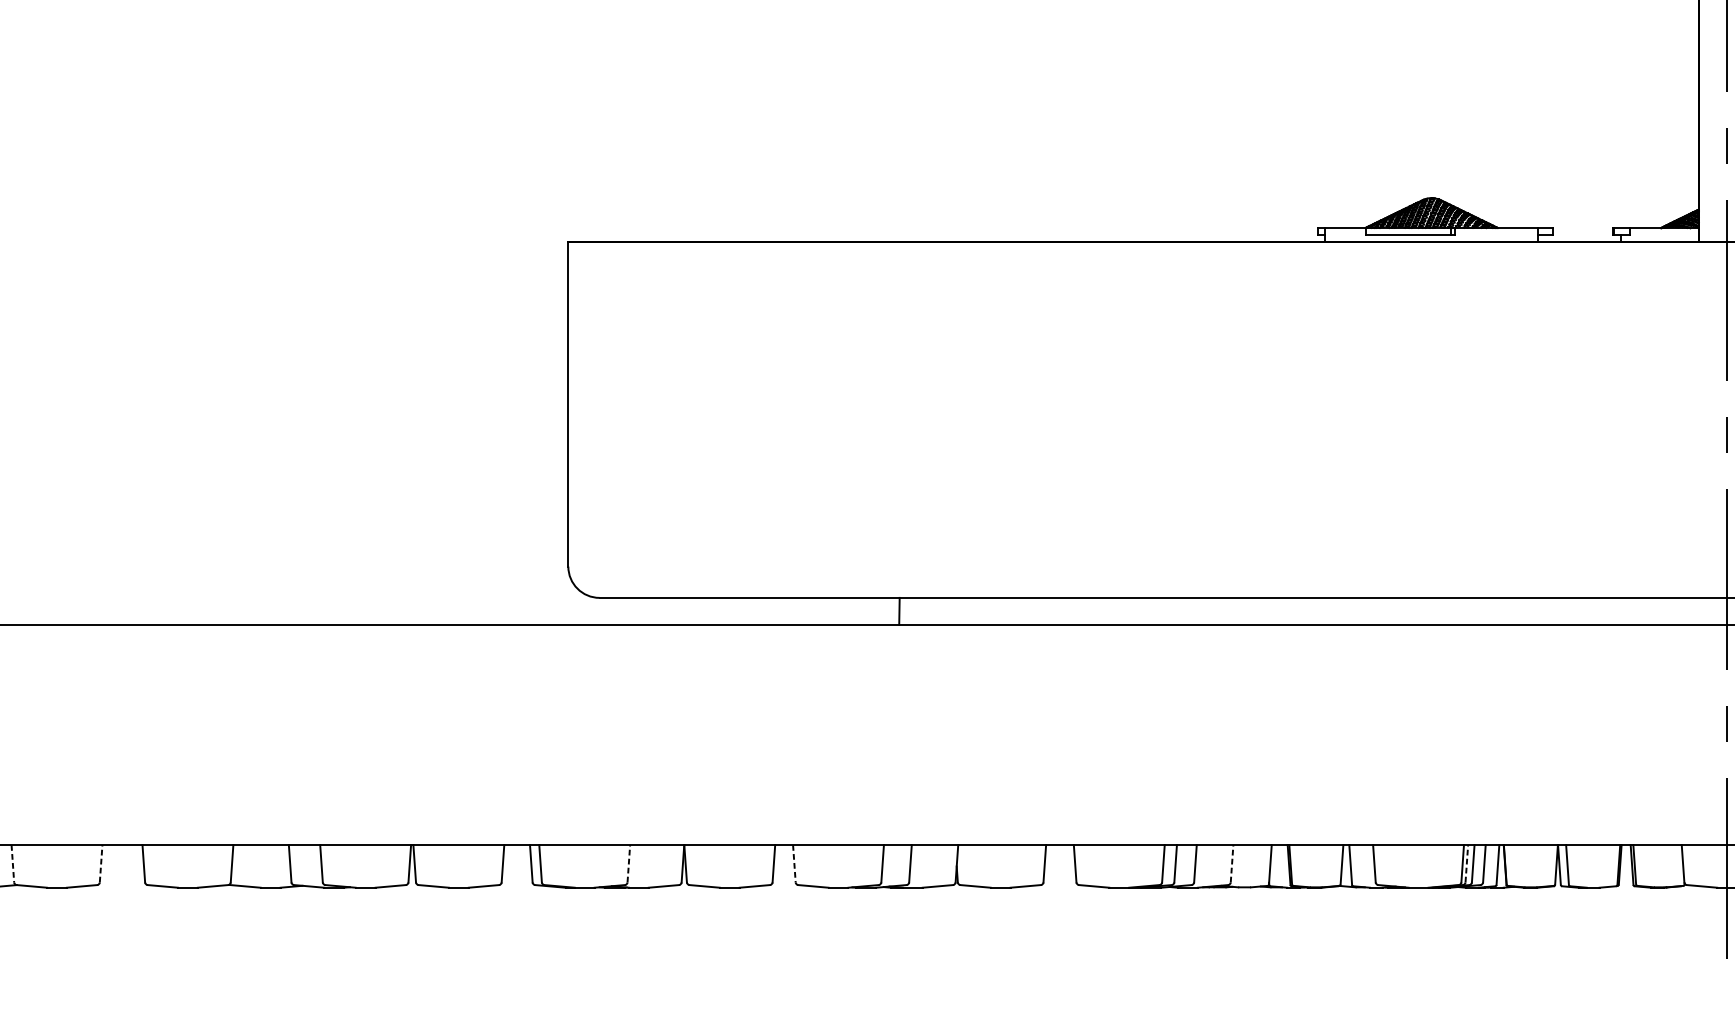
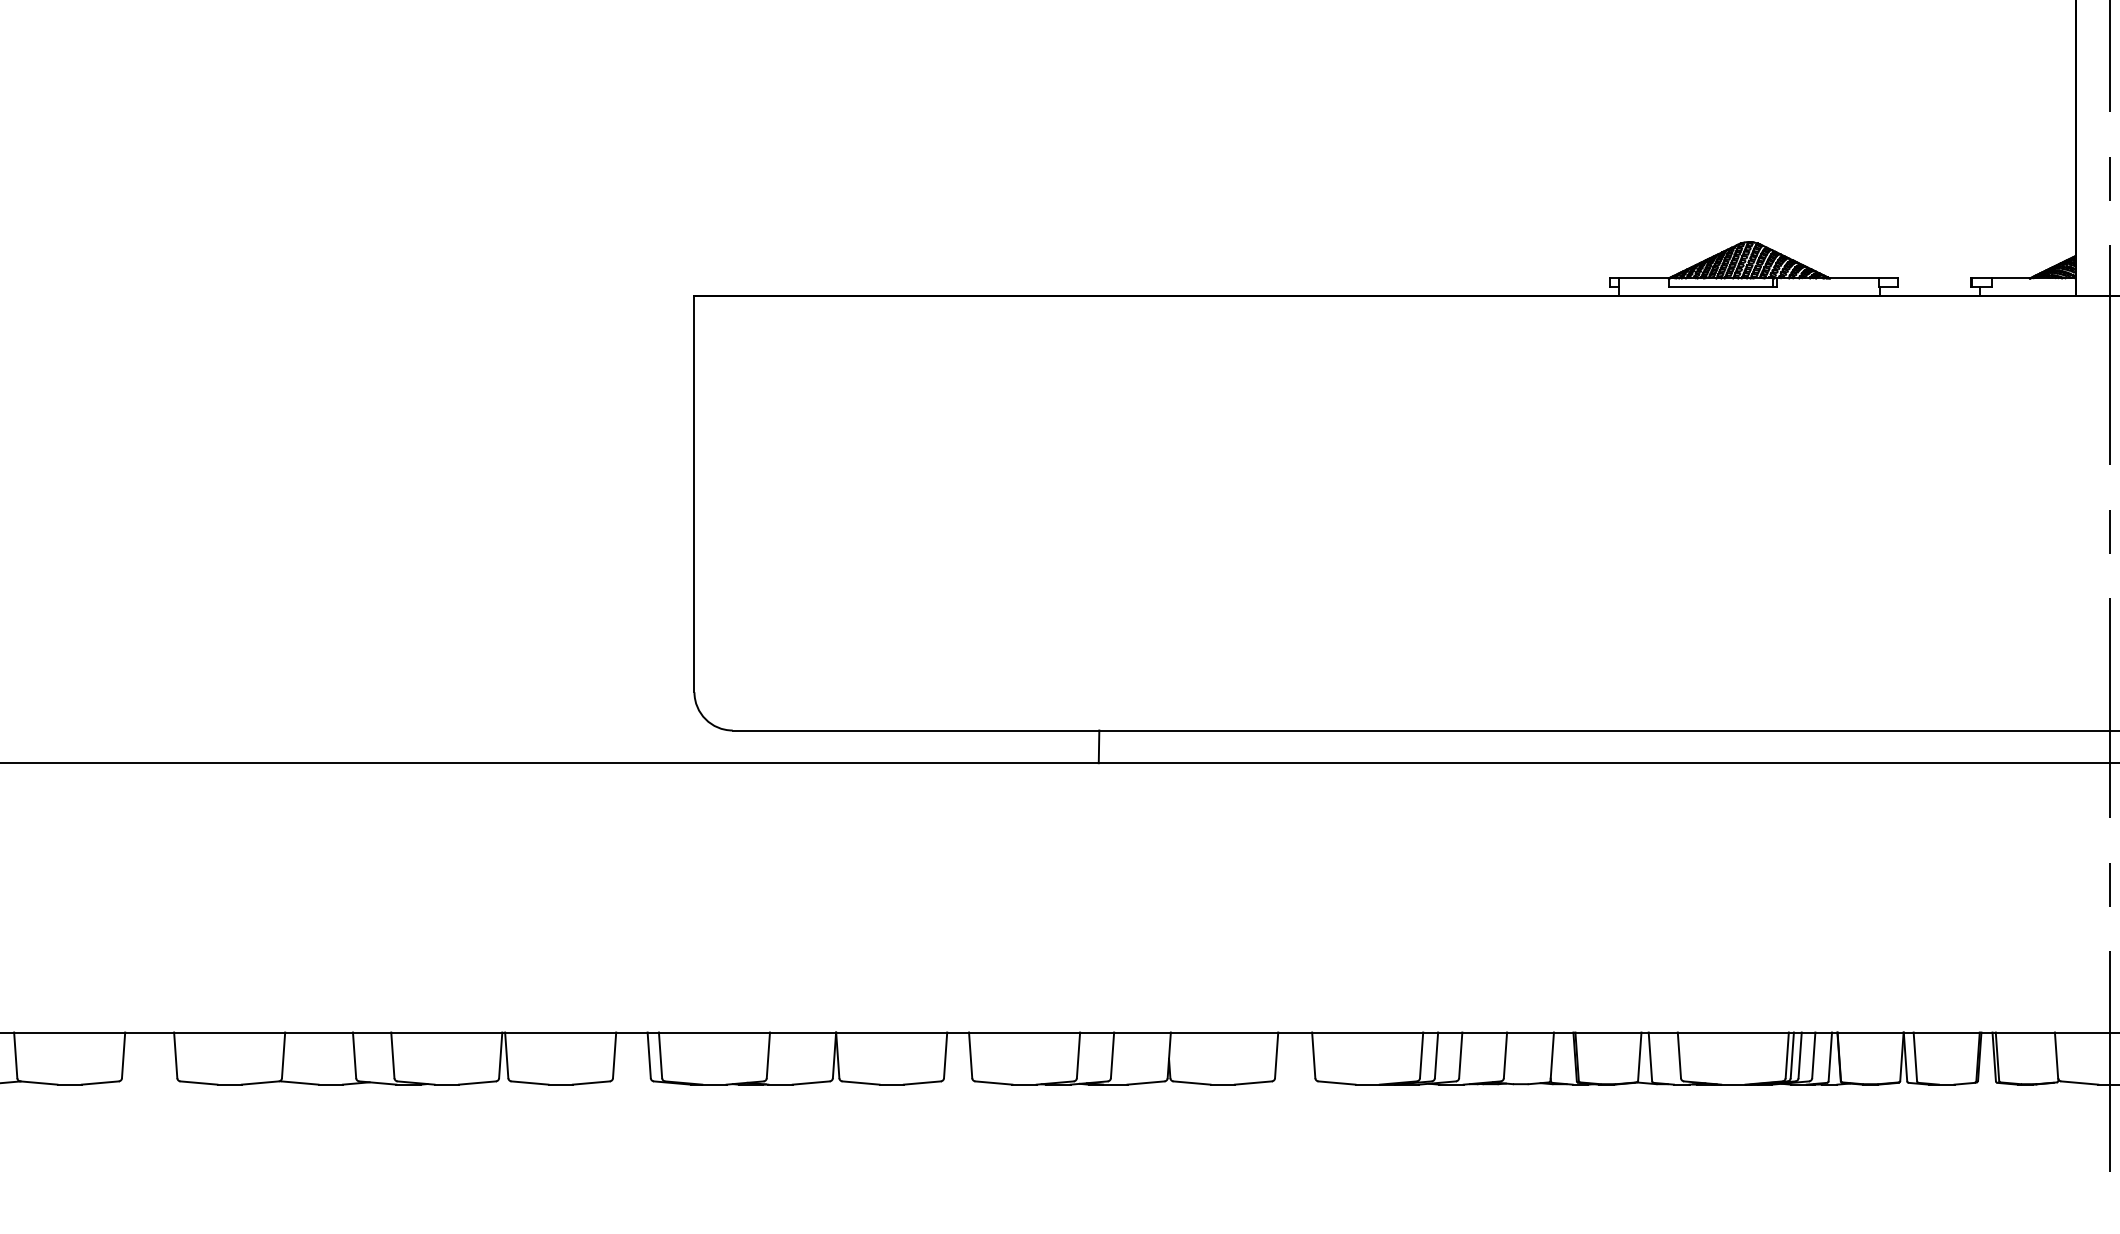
line: (12, 863) -> (15, 1055), dashed -> solid
line: (101, 863) -> (123, 1055), dashed -> solid
line: (628, 863) -> (768, 1055), dashed -> solid
line: (794, 863) -> (970, 1055), dashed -> solid
line: (1232, 863) -> (1505, 1055), dashed -> solid
line: (1466, 863) -> (1792, 1055), dashed -> solid

